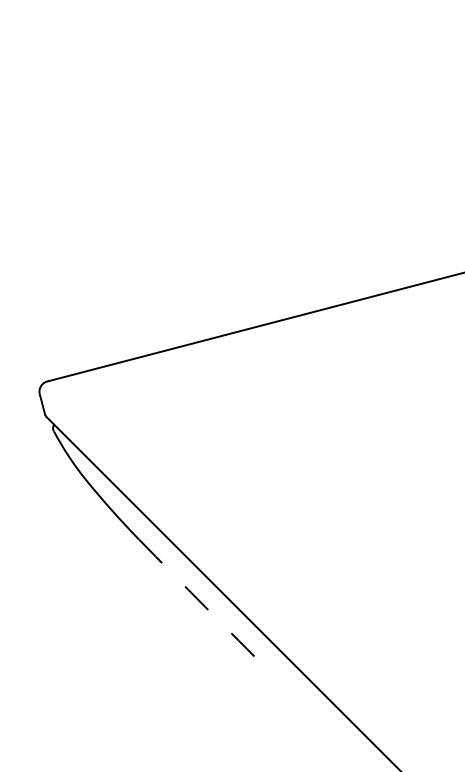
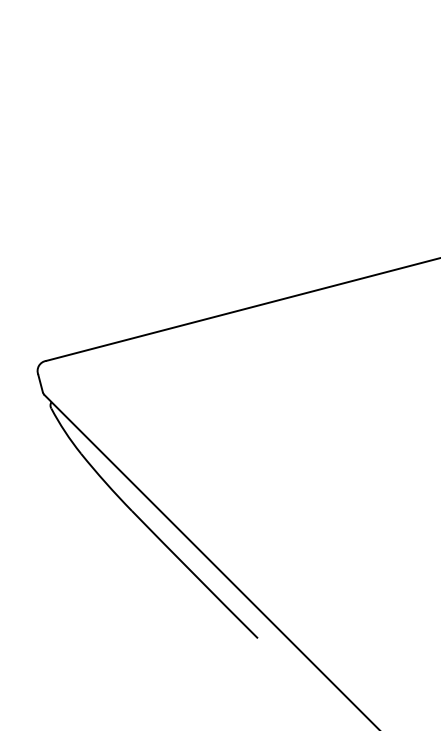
arc: (205, 606) -> (194, 574), dashed -> solid

